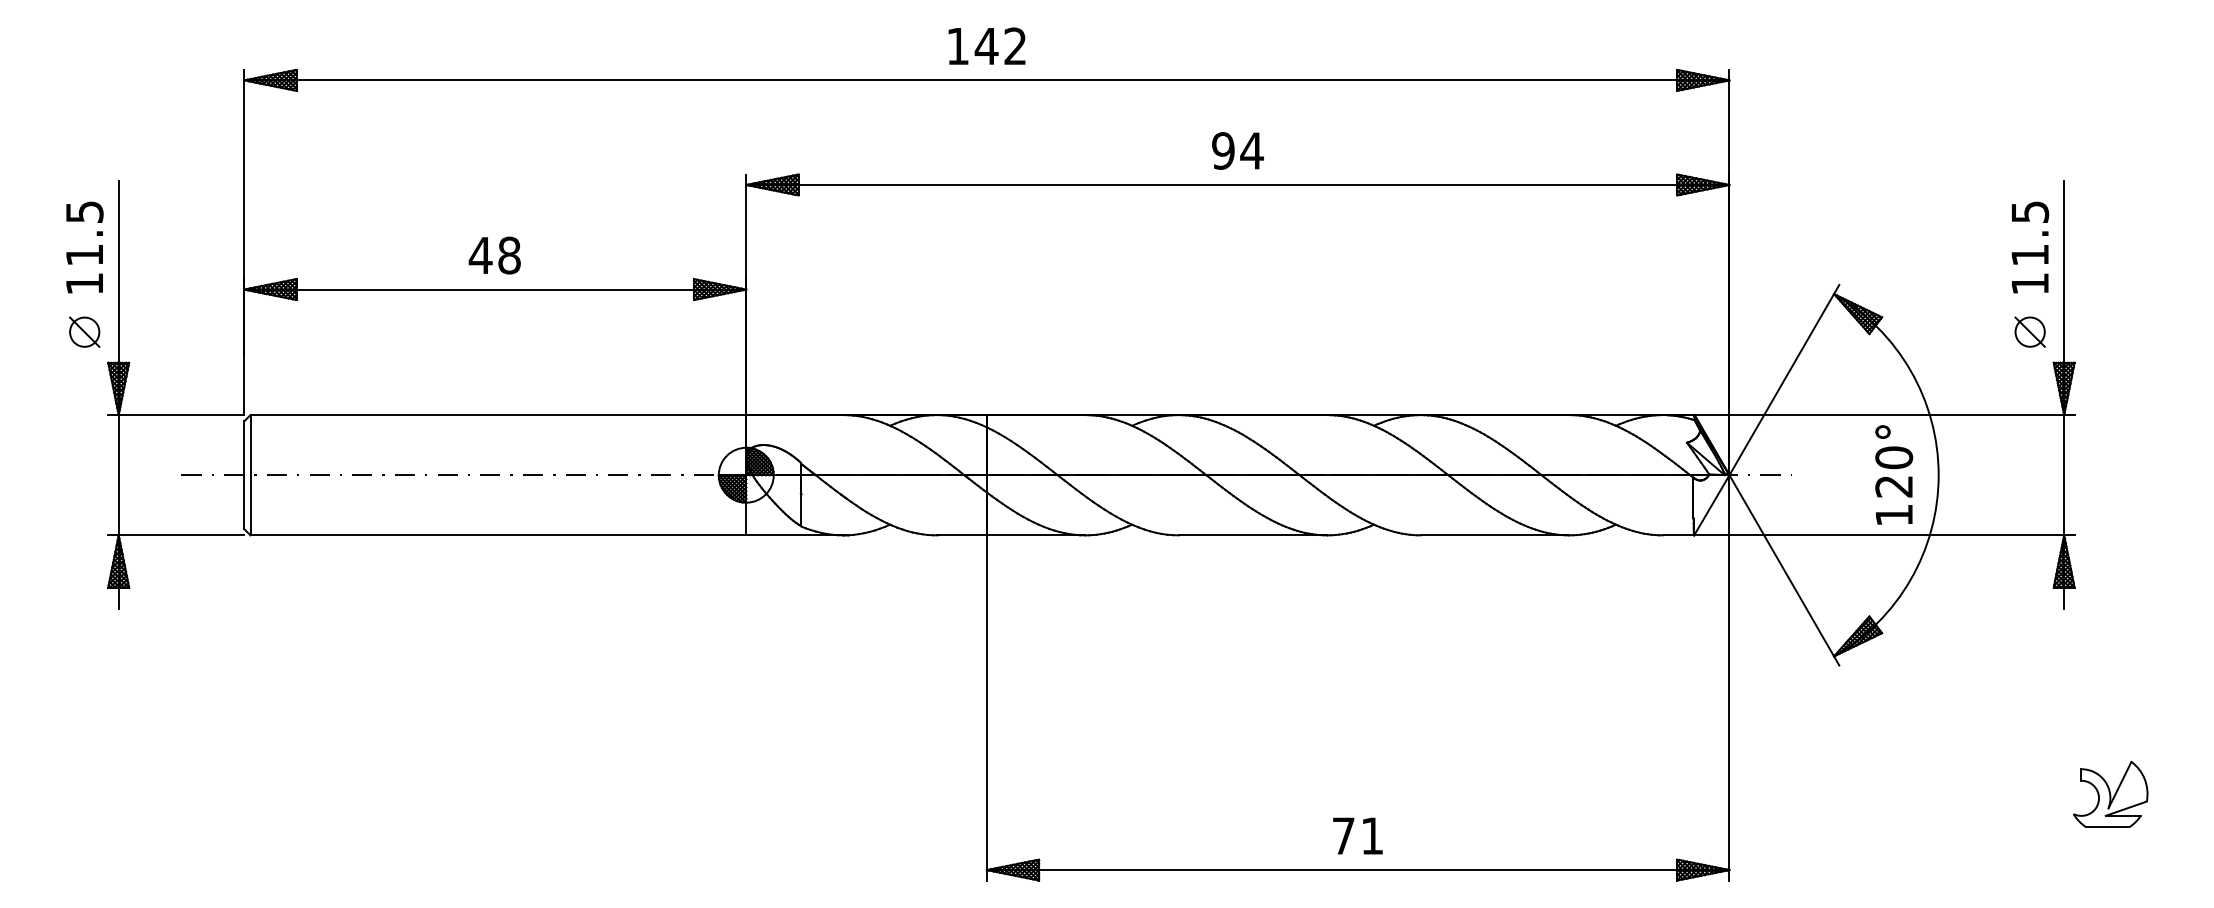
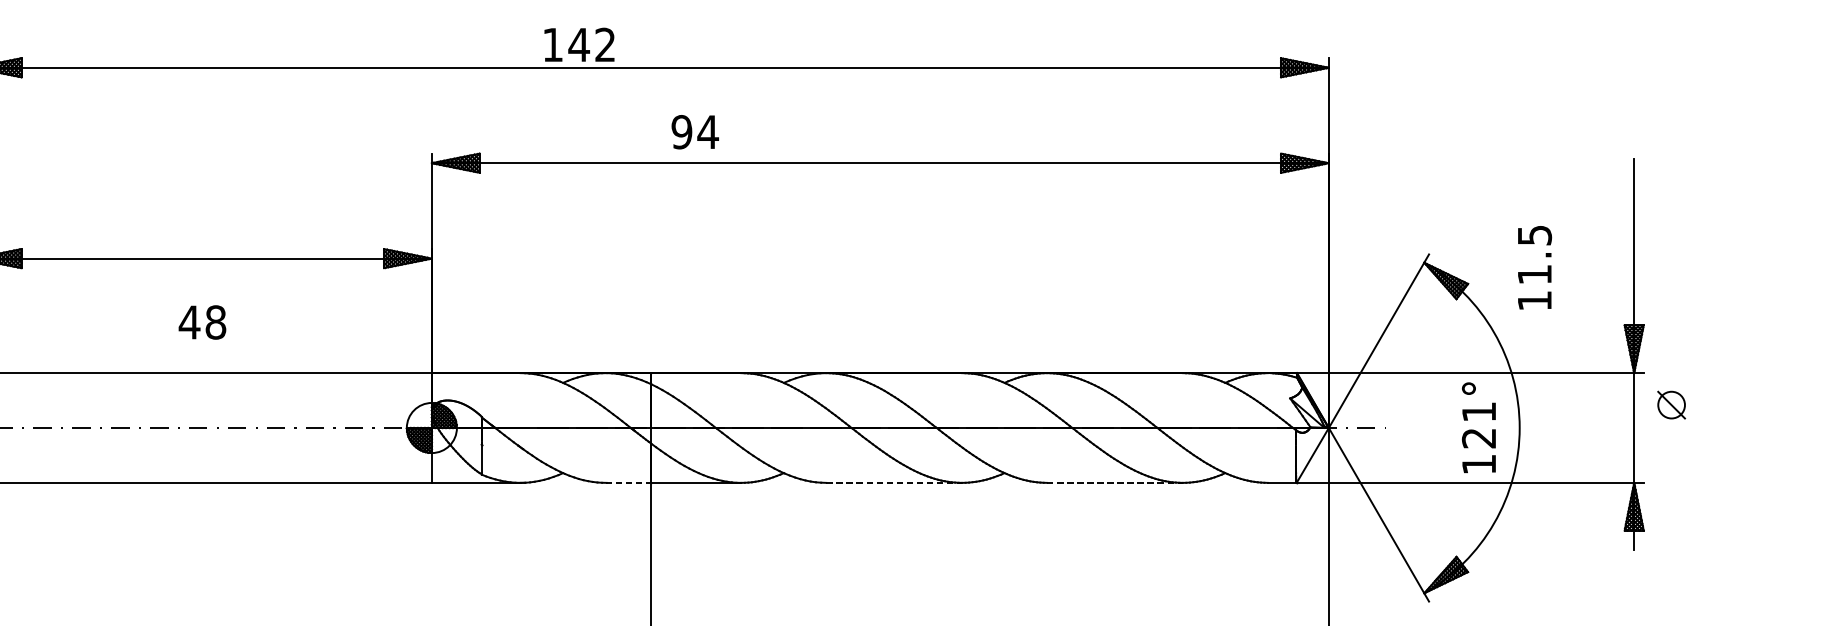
text: (986, 45) -> (578, 44), moved
text: (1237, 150) -> (694, 131), moved
text: (2030, 247) -> (1535, 267), moved
text: (494, 255) -> (202, 322), moved
part: (2029, 331) -> (1670, 404), moved
text: (1894, 457) -> (1479, 411), 120° -> 121°
line: (962, 535) -> (629, 482), solid -> dashed
line: (1253, 535) -> (894, 482), solid -> dashed
line: (1495, 535) -> (1115, 482), solid -> dashed

